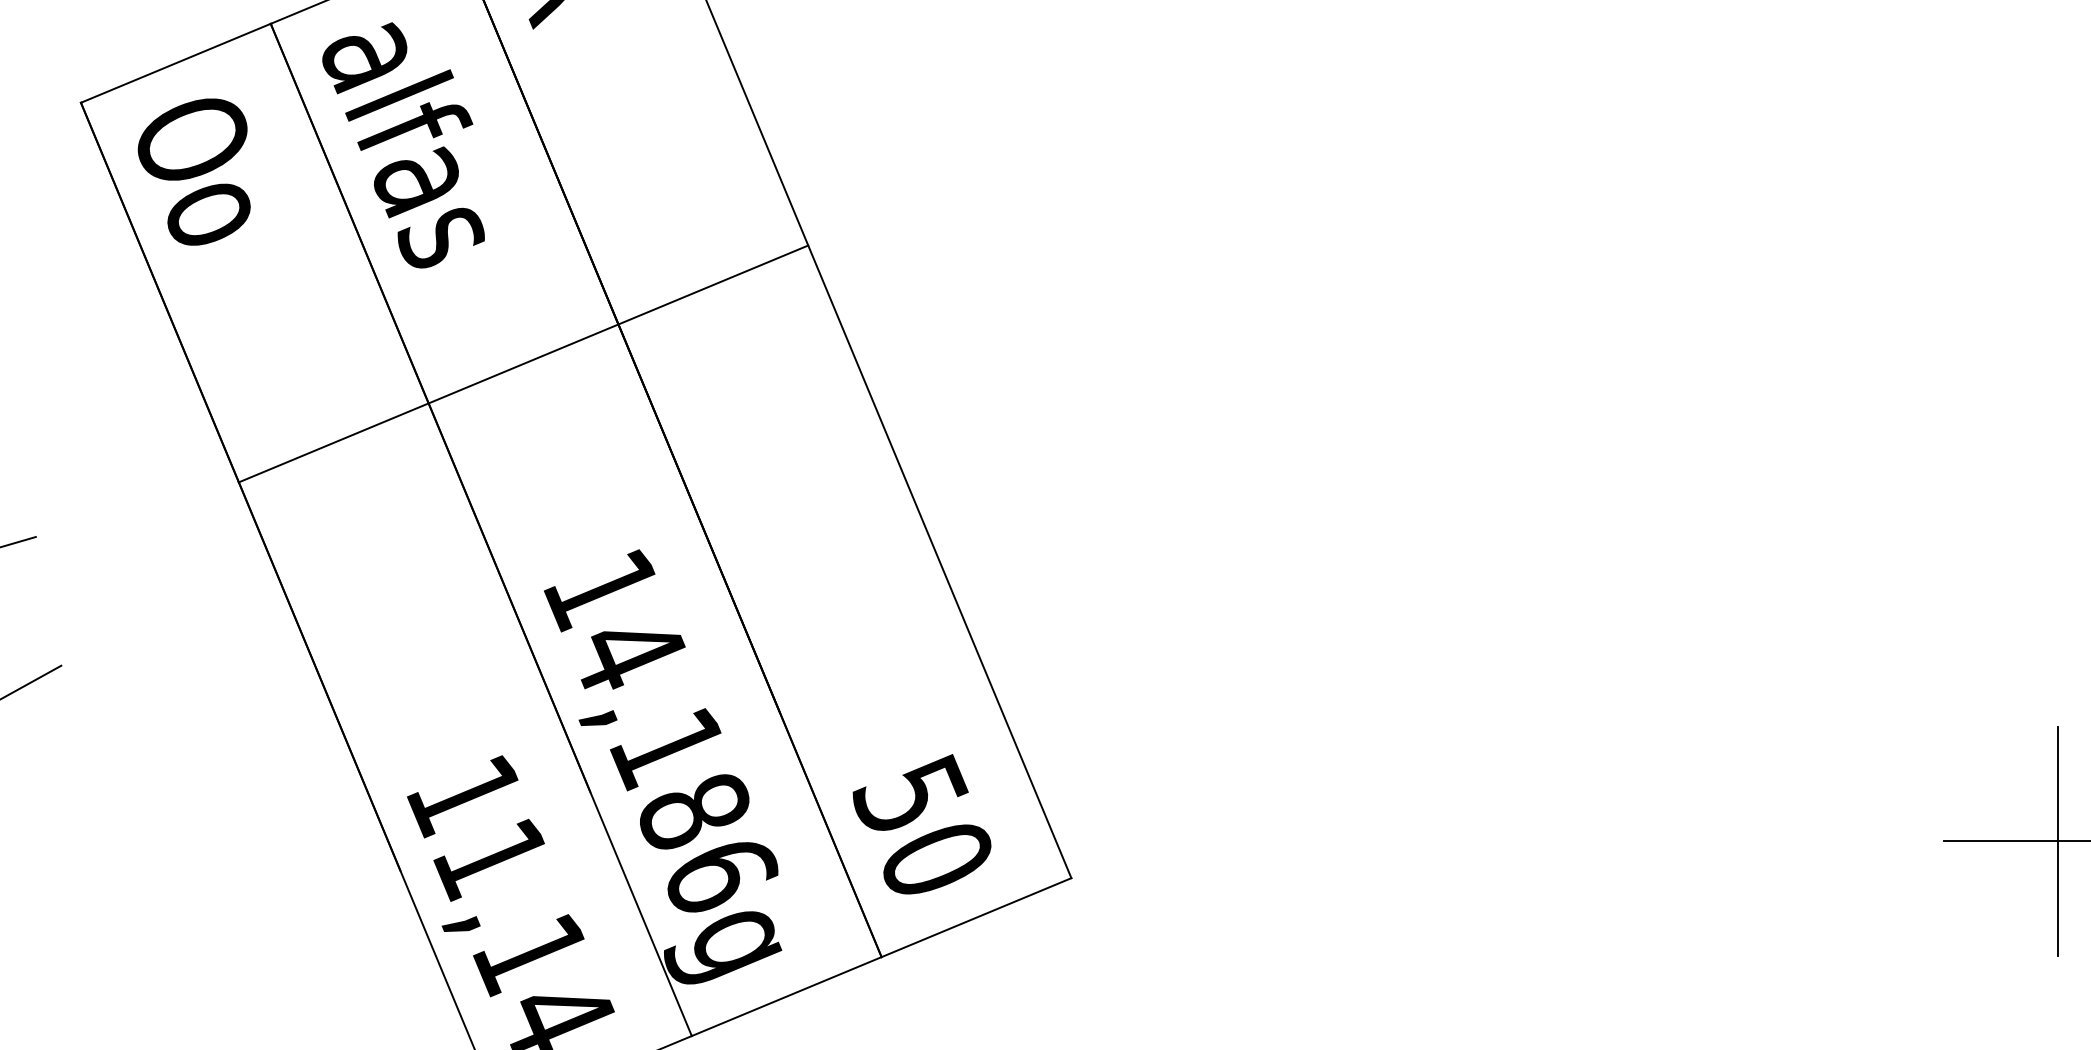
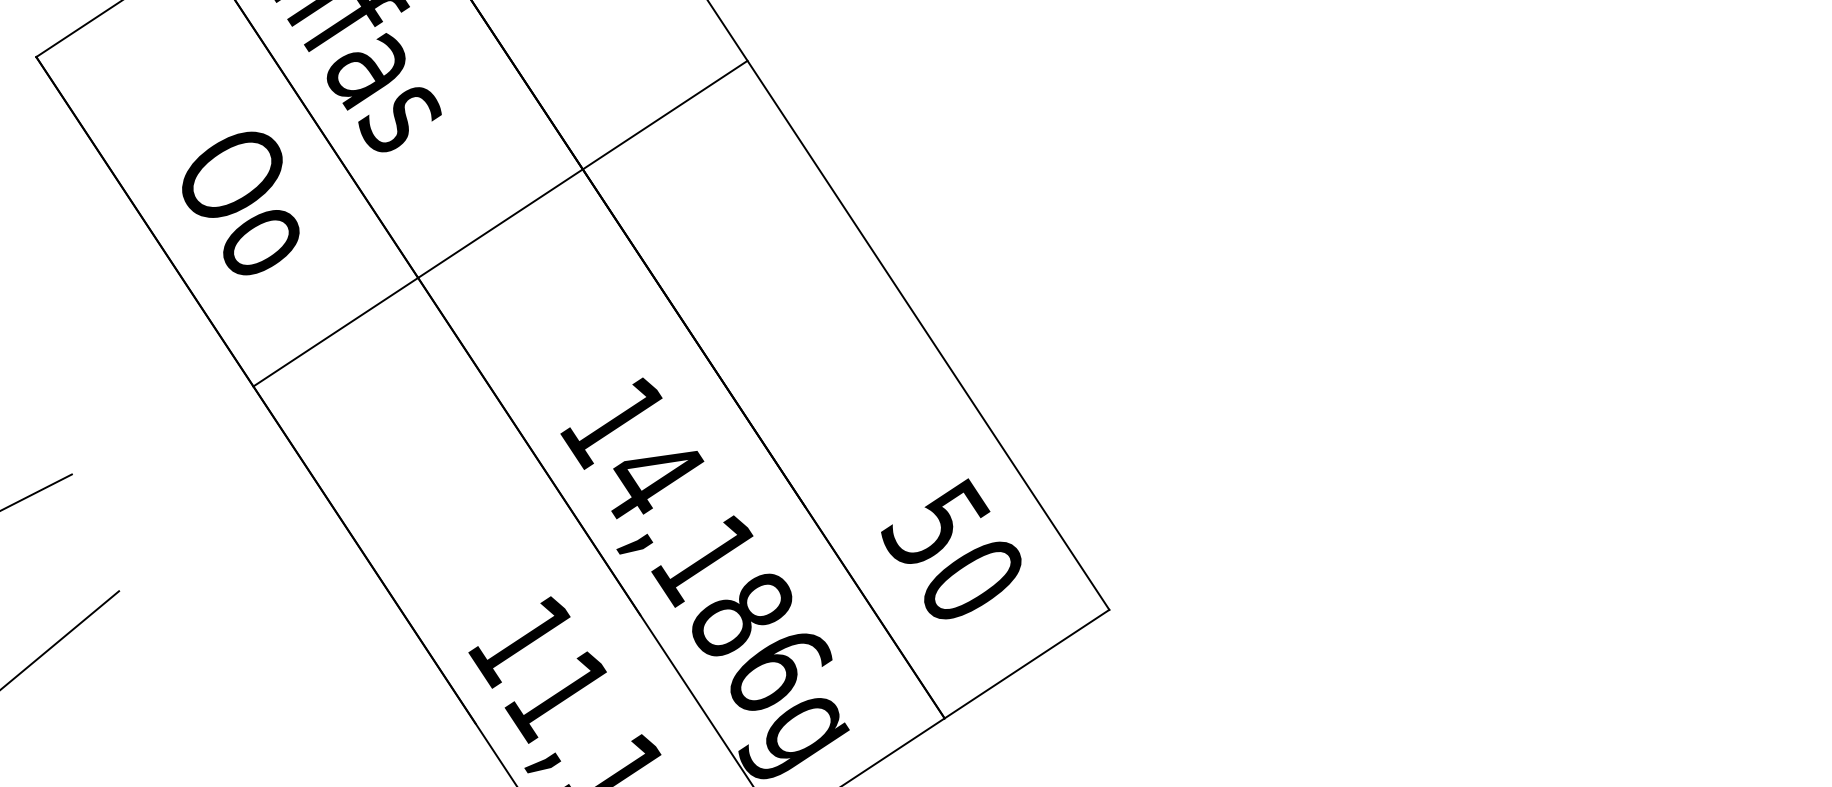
text: (193, 171) -> (238, 204), moved
text: (921, 824) -> (951, 550), moved

